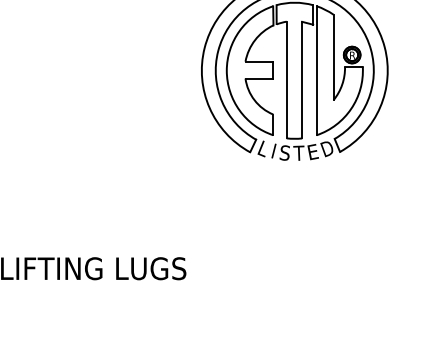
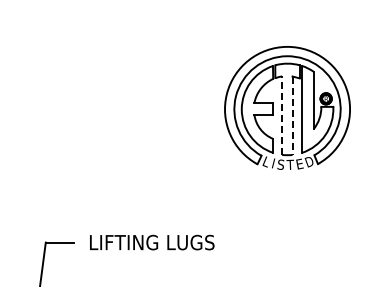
line: (287, 79) -> (282, 115), solid -> dashed
line: (302, 81) -> (292, 116), solid -> dashed

